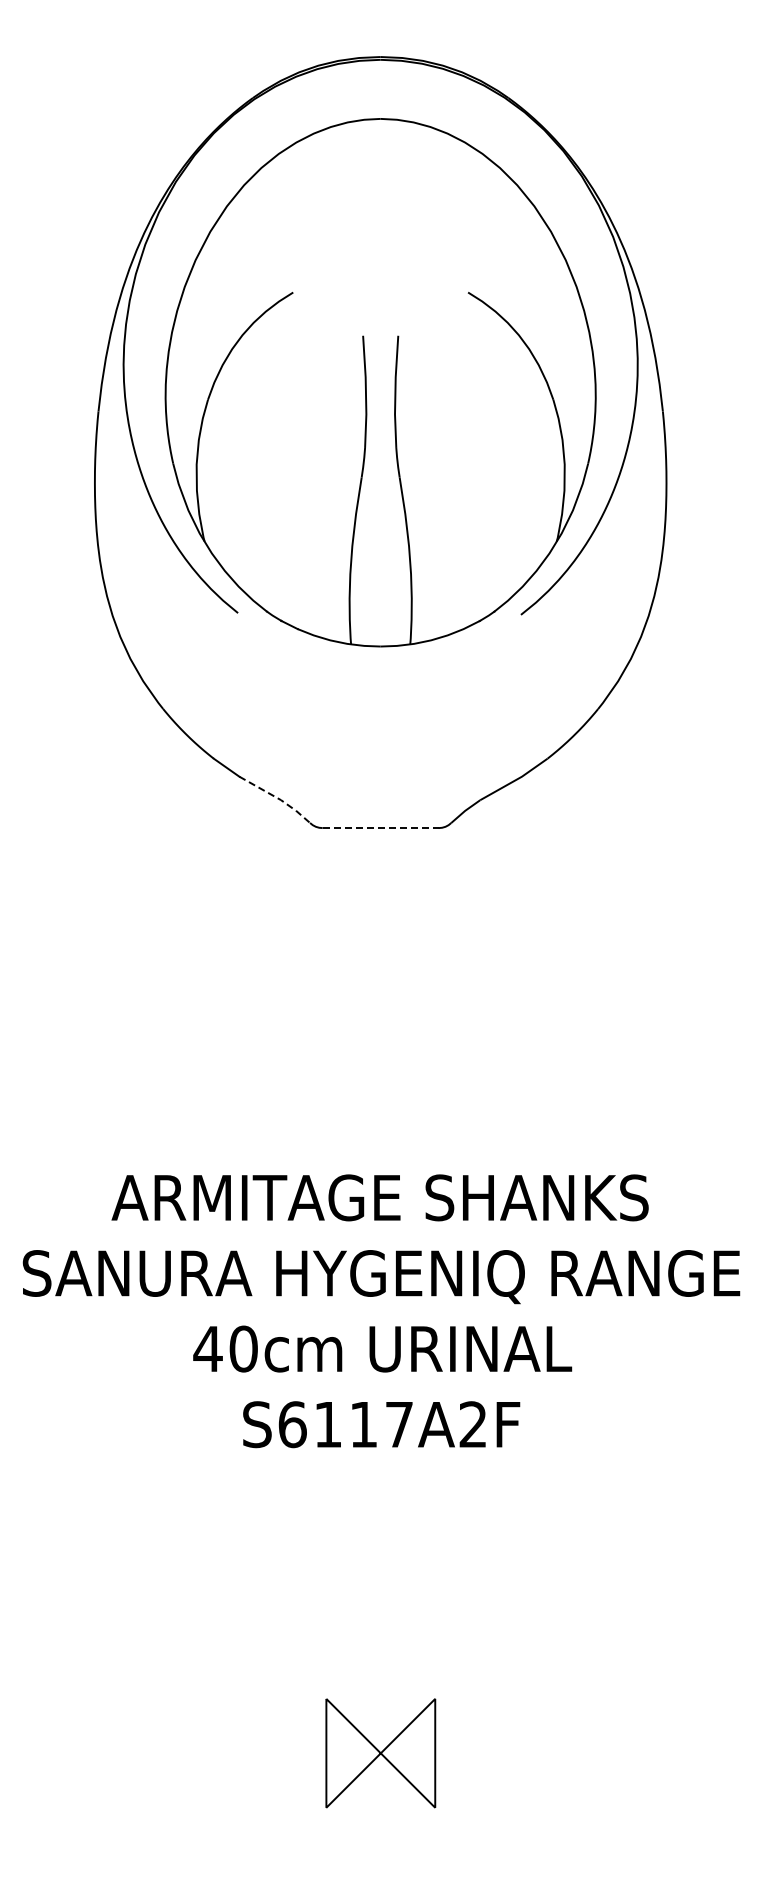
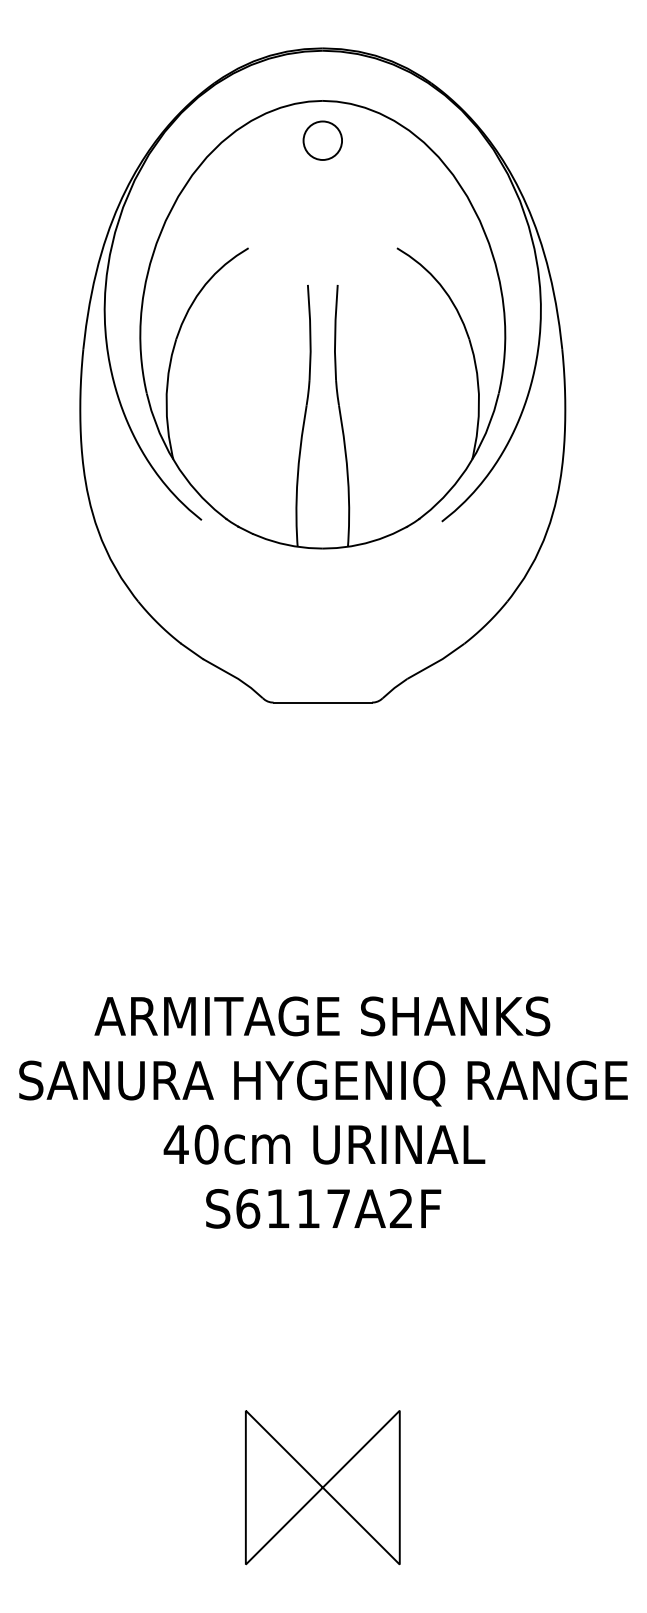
circle: (380, 165) -> (322, 140), added
line: (277, 798) -> (235, 677), dashed -> solid
line: (381, 828) -> (323, 702), dashed -> solid
part: (380, 1753) -> (322, 1487), size x1.67

